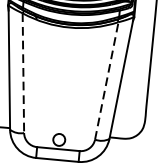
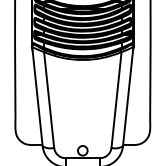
line: (23, 73) -> (49, 100), dashed -> solid
line: (106, 80) -> (116, 99), dashed -> solid

